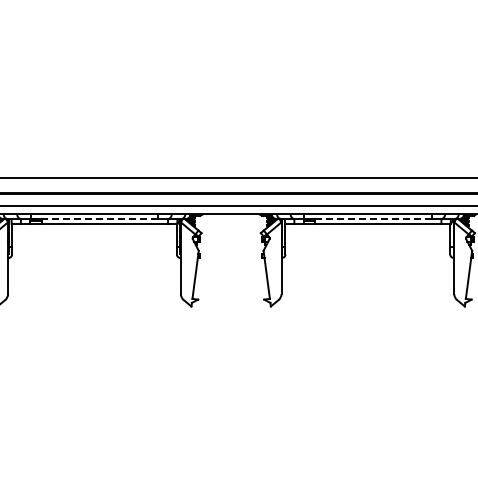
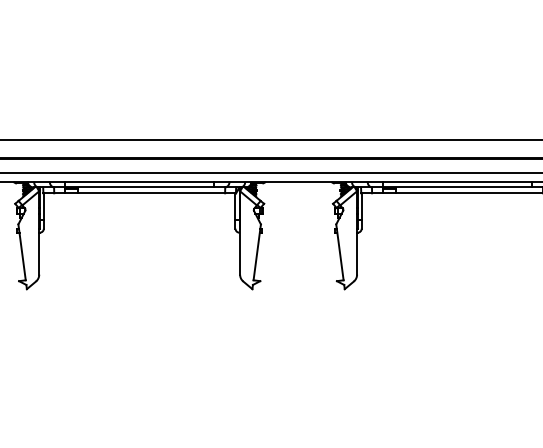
line: (94, 219) -> (139, 187), dashed -> solid
line: (367, 219) -> (457, 187), dashed -> solid

